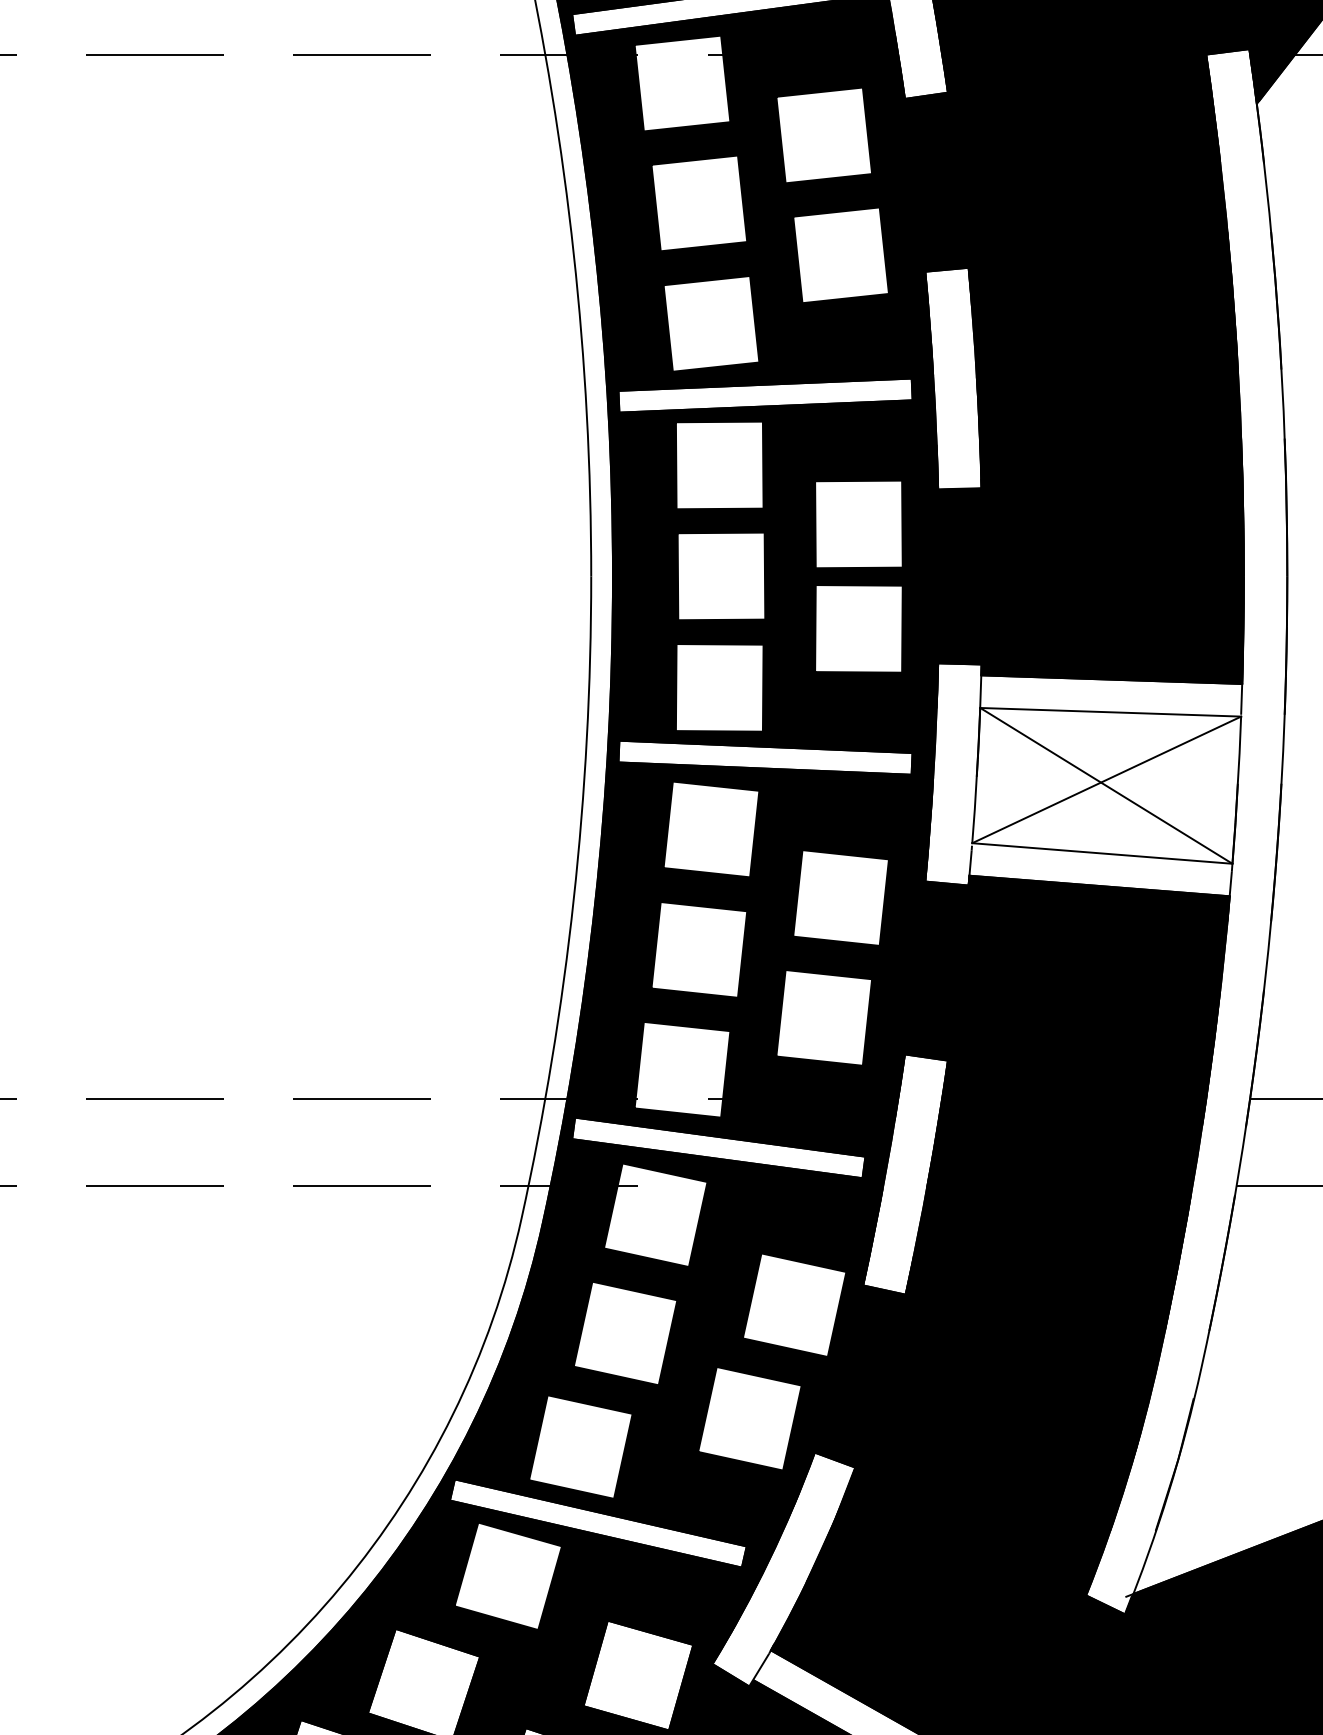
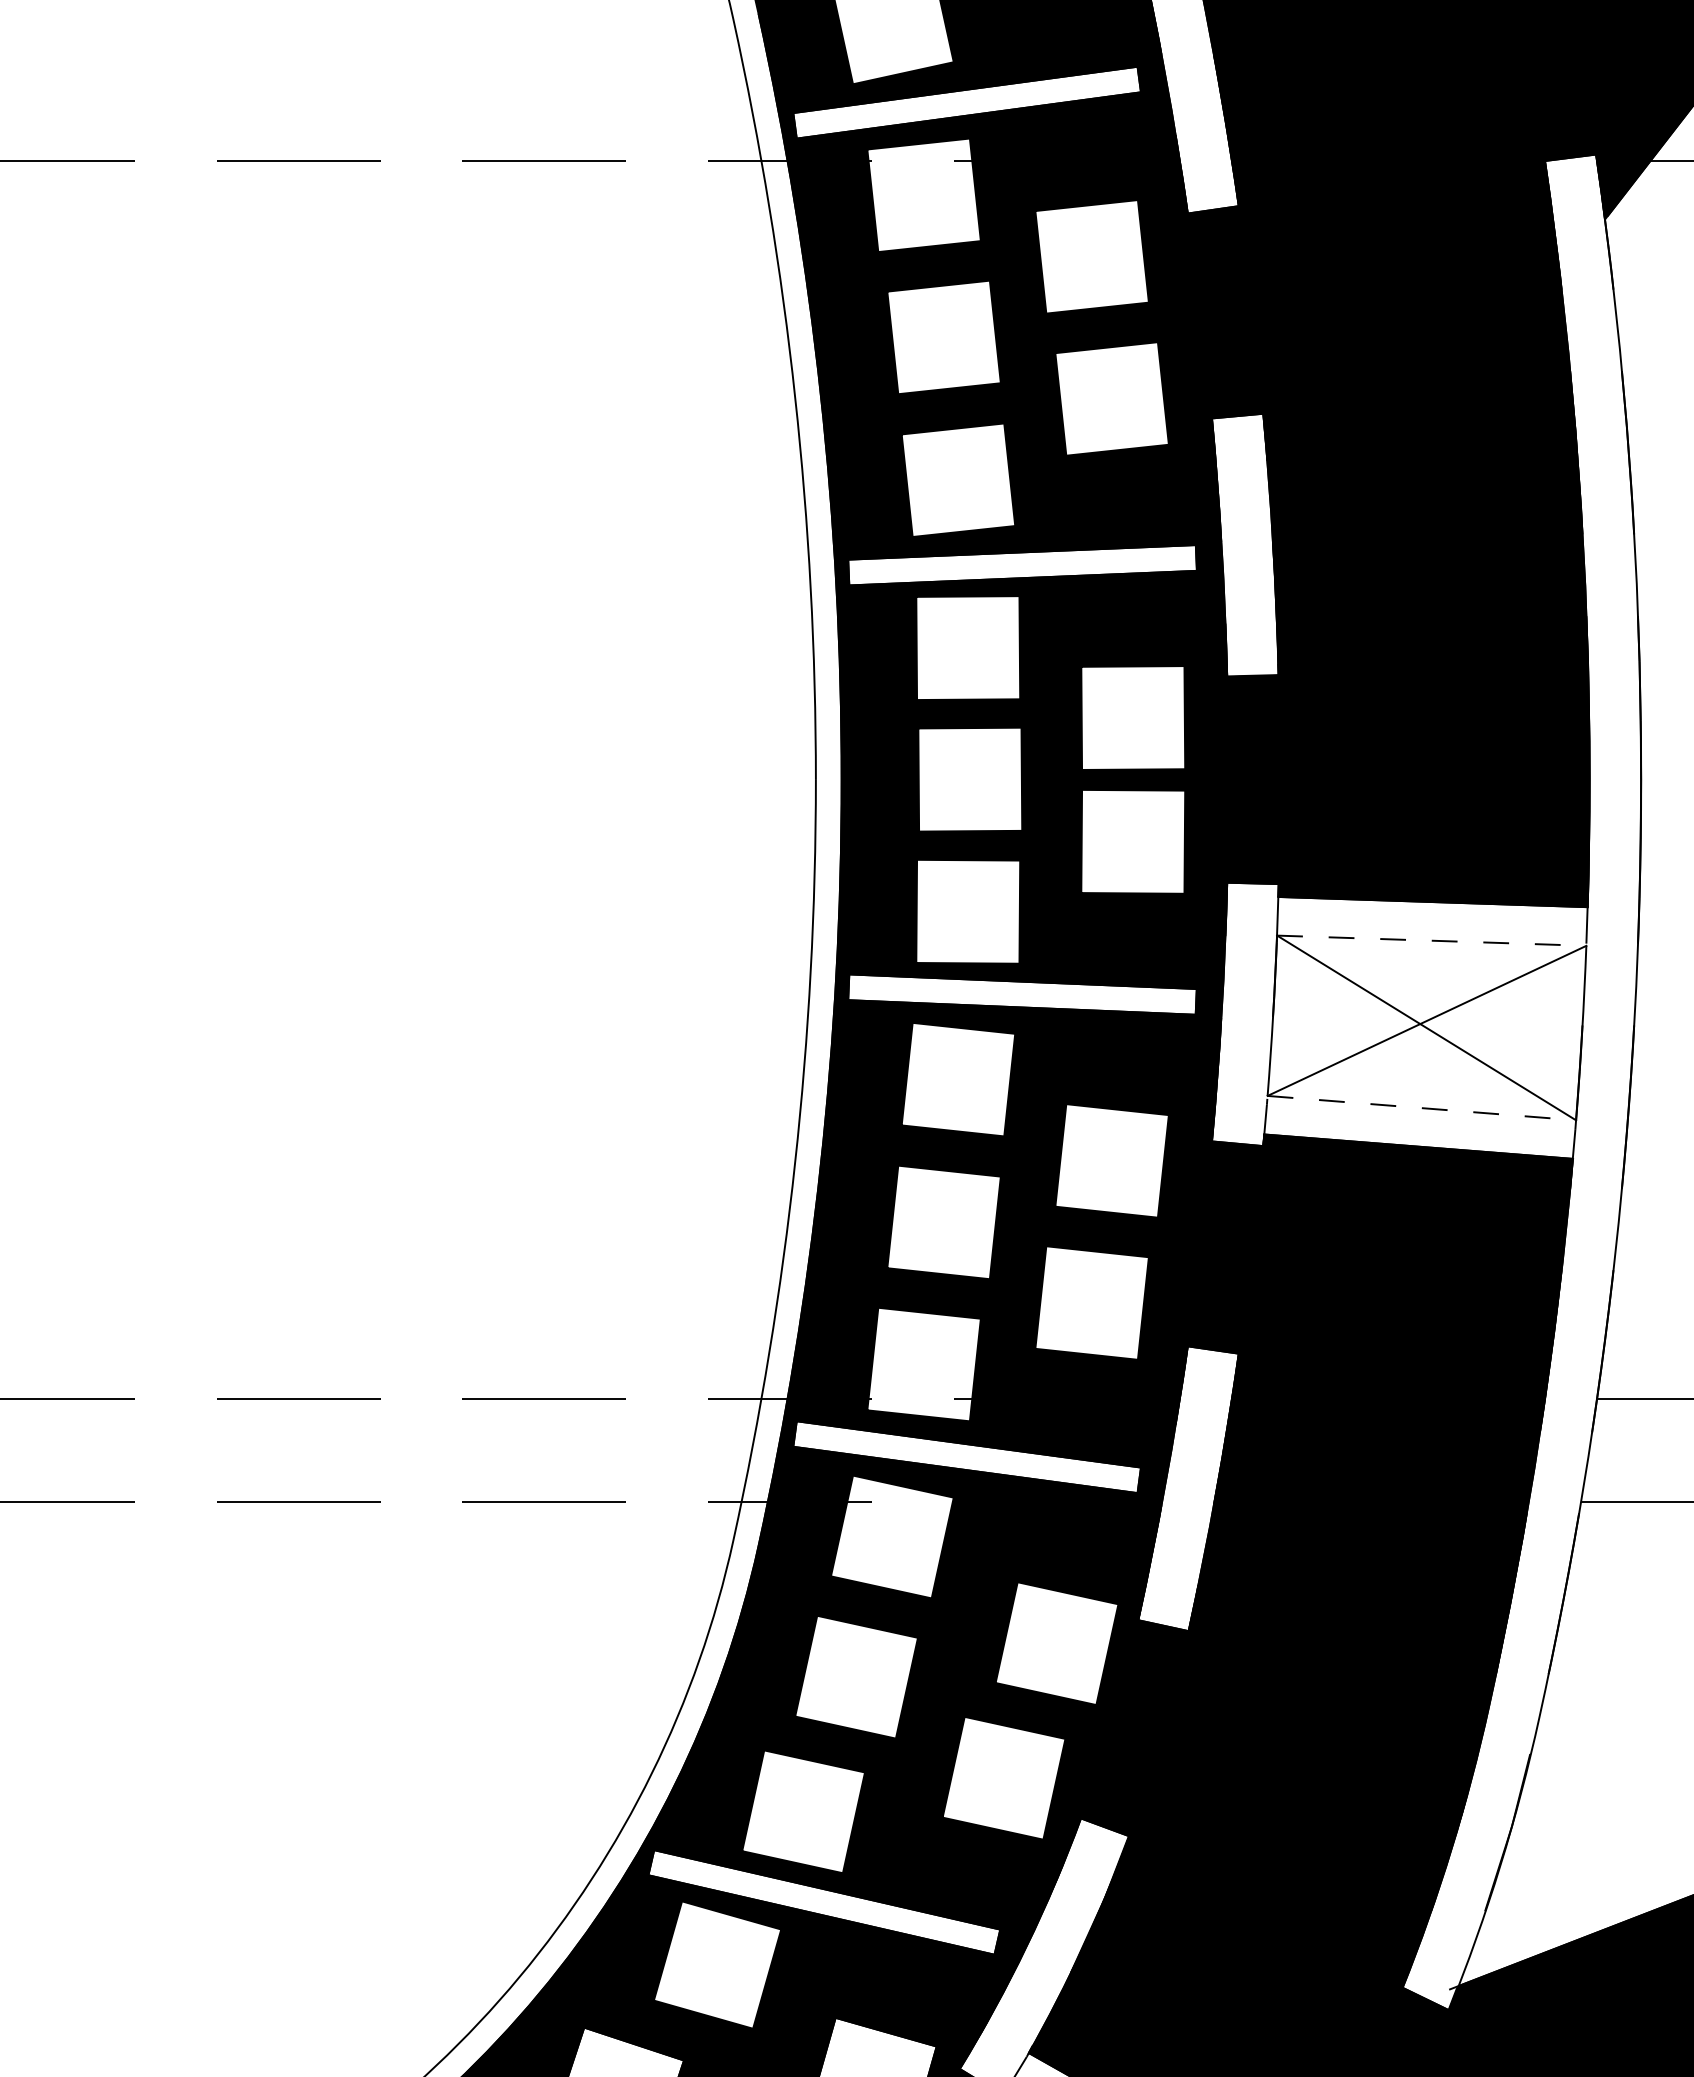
line: (1110, 712) -> (1431, 940), solid -> dashed
line: (1102, 853) -> (1421, 1108), solid -> dashed

